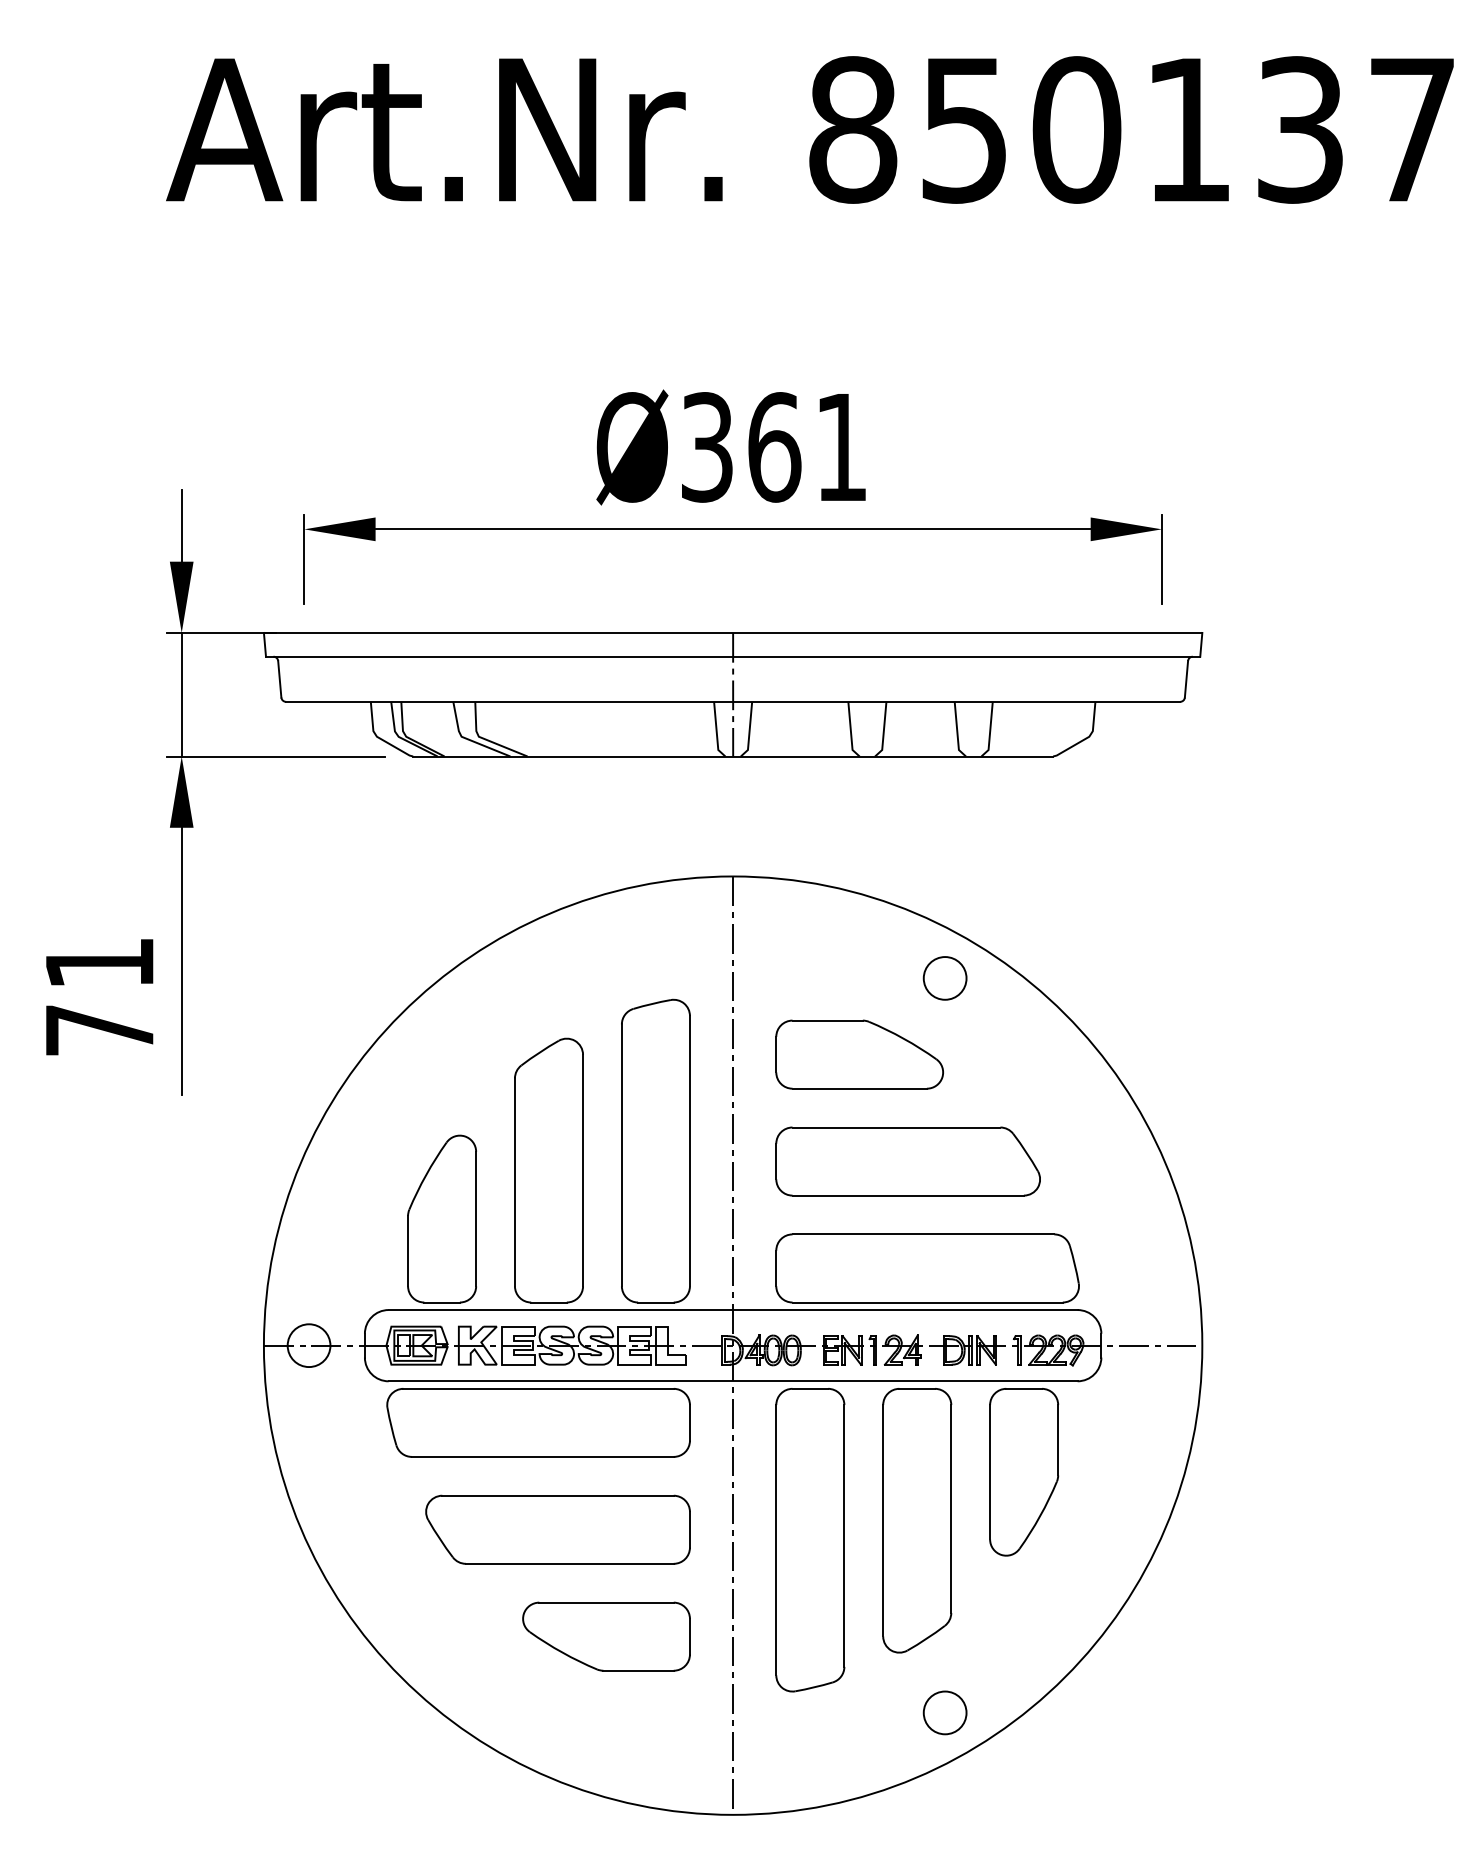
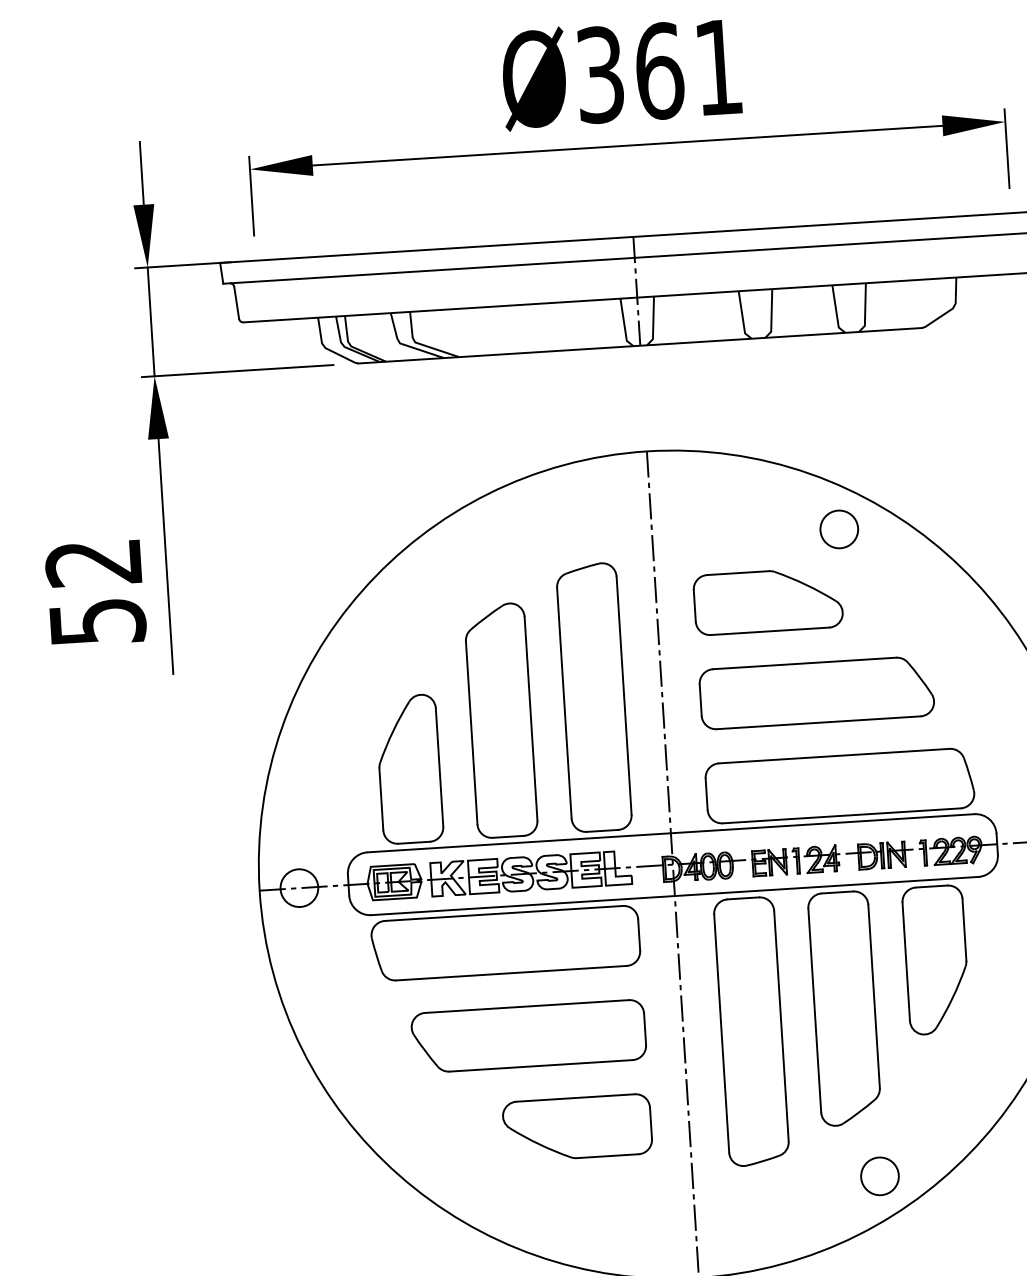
text: (99, 997) -> (95, 593), 71 -> 52

